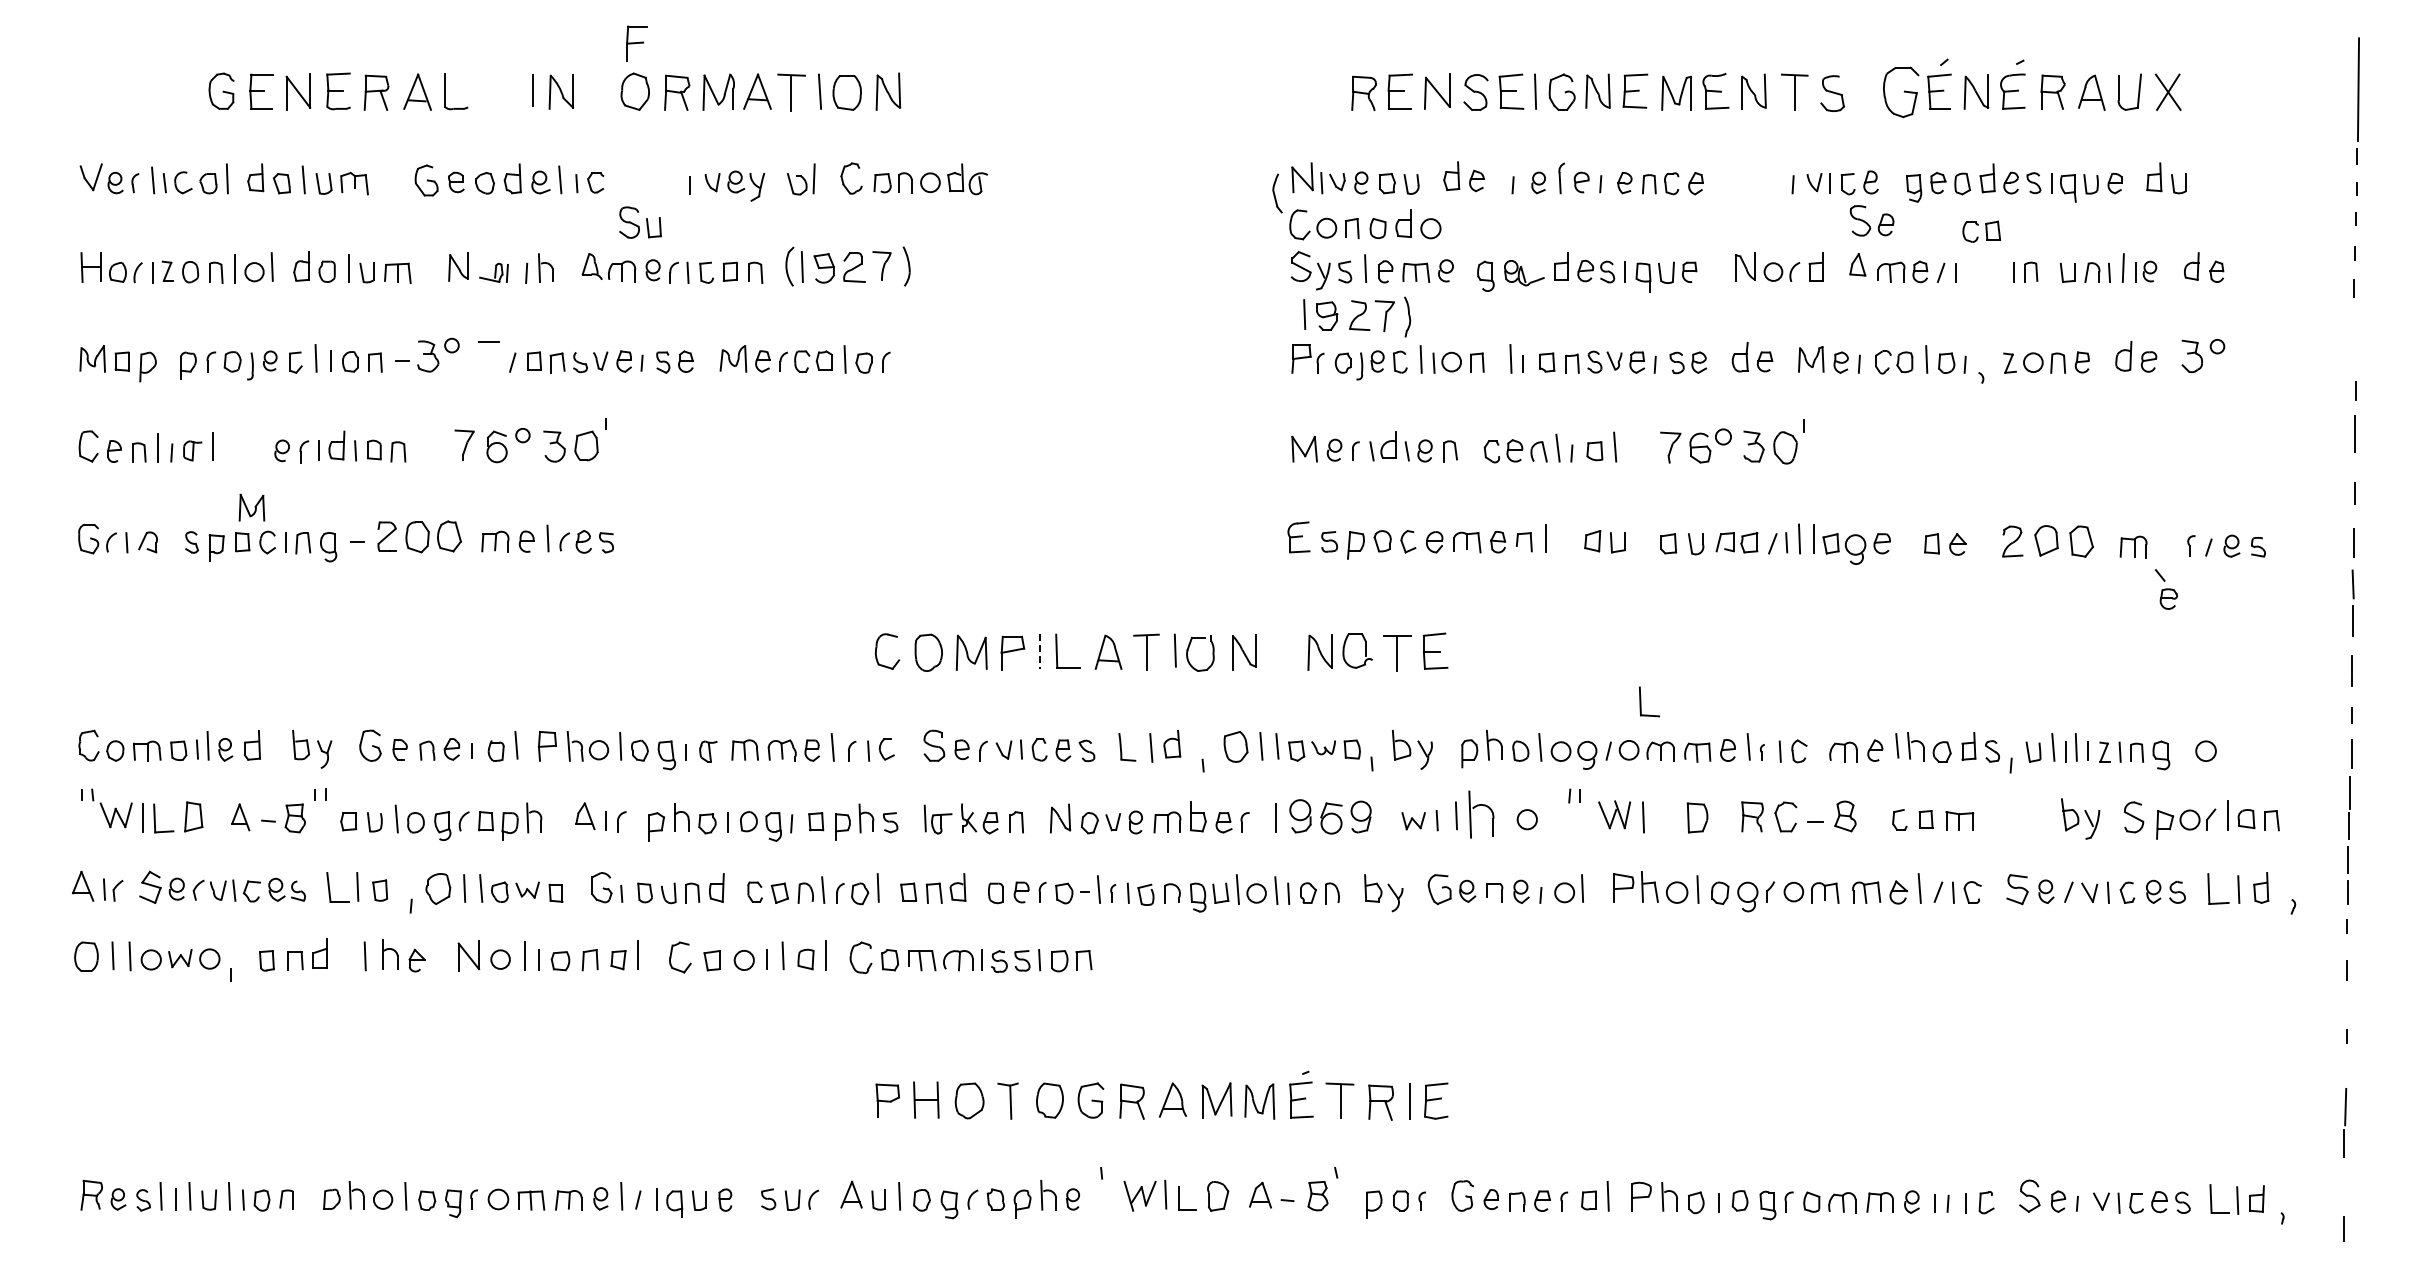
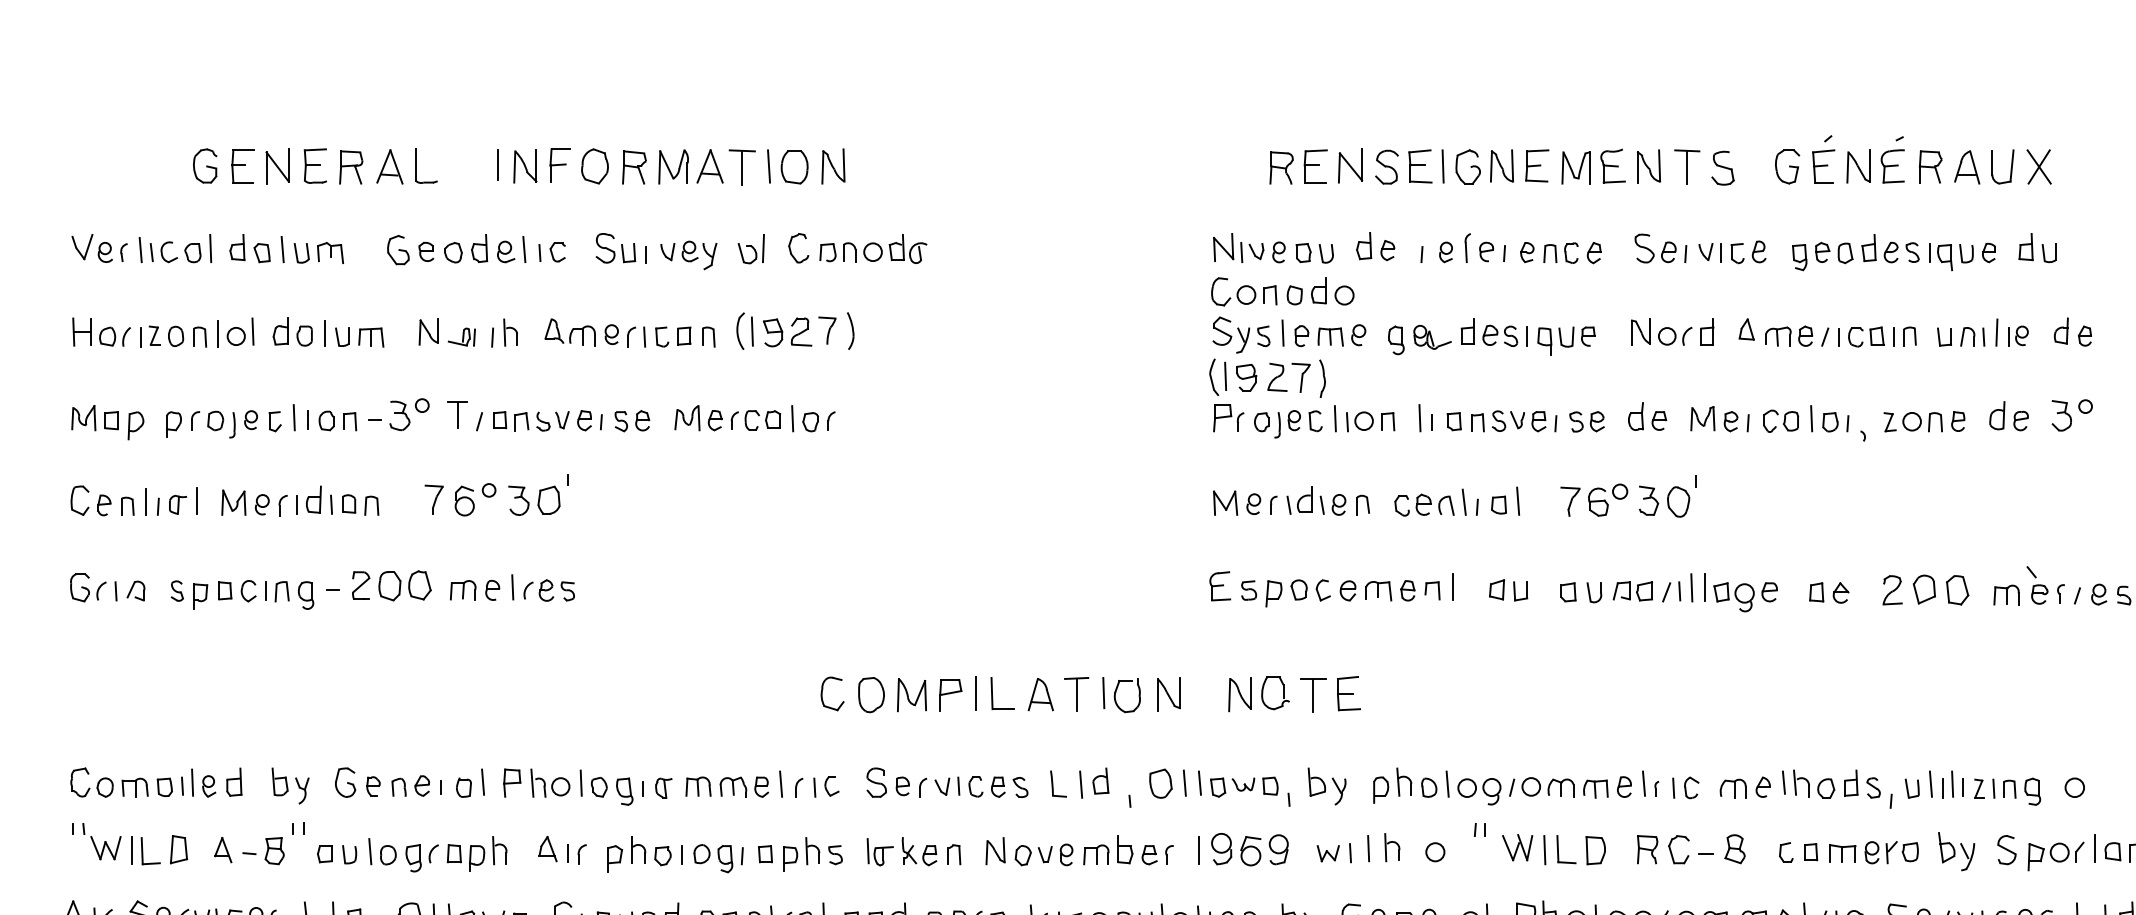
part: (636, 43) -> (559, 165), moved
part: (1900, 91) -> (1786, 166), size x0.71
part: (1277, 193) -> (1214, 377), moved
part: (1871, 220) -> (1655, 248), moved
part: (640, 222) -> (615, 248), moved
part: (1981, 231) -> (1866, 336), moved
line: (489, 355) -> (457, 414), added
part: (251, 507) -> (233, 502), moved
part: (2166, 589) -> (2037, 585), moved
line: (1040, 651) -> (976, 693), dashed -> solid
part: (1641, 701) -> (1558, 849), moved
part: (1481, 814) -> (1392, 847), size x0.62
part: (2011, 820) -> (1891, 853), added

